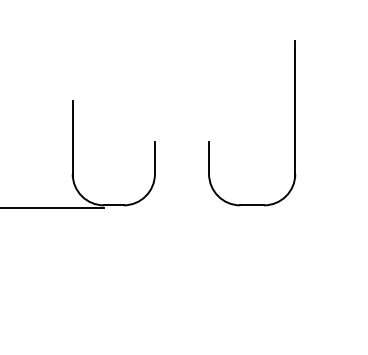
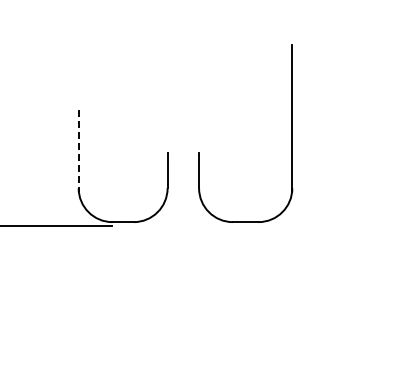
part: (294, 123) -> (291, 133), moved
line: (72, 139) -> (78, 150), solid -> dashed

